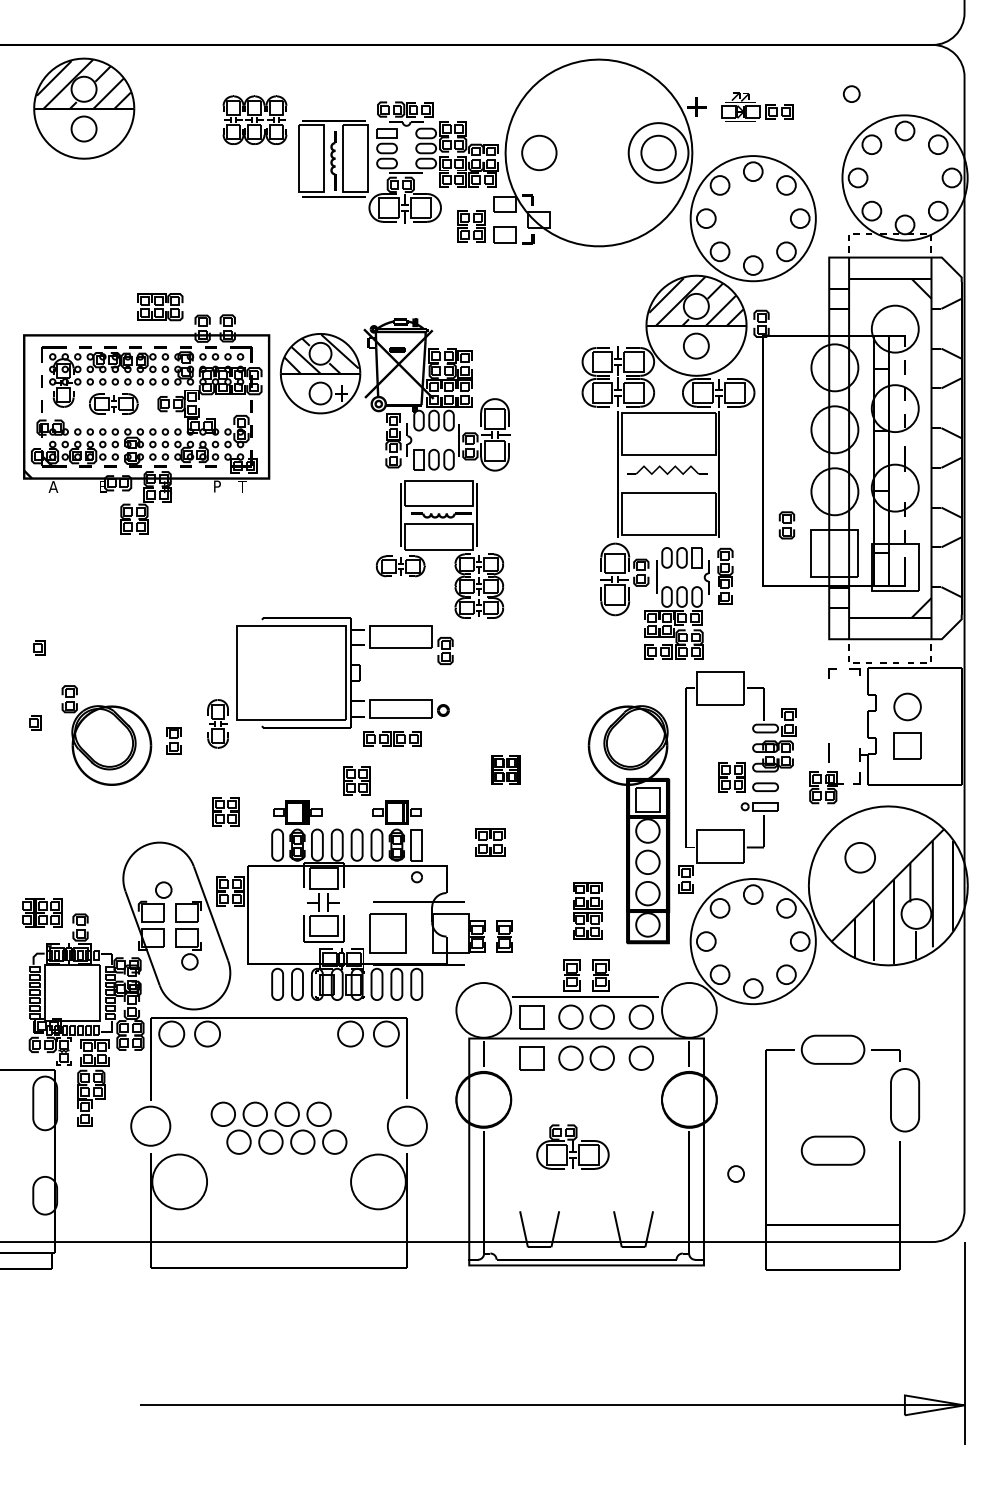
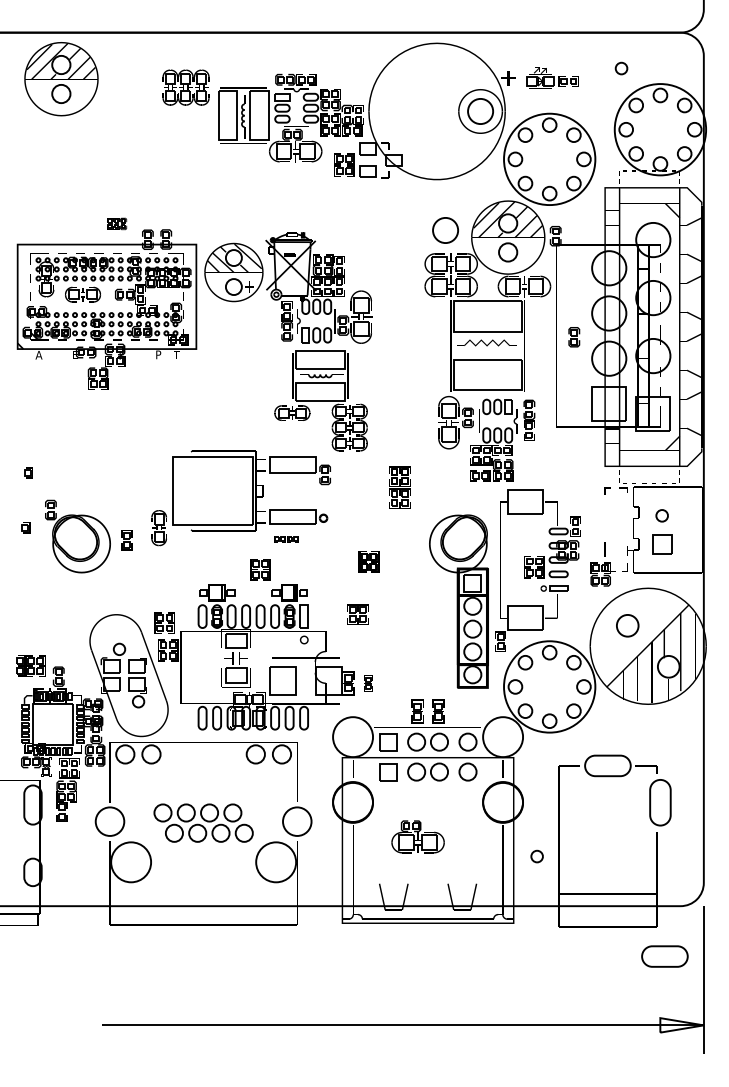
circle: (539, 152) -> (445, 230), moved
part: (159, 306) -> (116, 223), size x0.6
part: (787, 525) -> (574, 337), moved
circle: (906, 706) -> (661, 515), size x0.6
part: (392, 738) -> (286, 538), size x0.6
part: (225, 810) -> (164, 622), moved
part: (587, 910) -> (399, 487), moved
part: (504, 936) -> (368, 683), size x0.7
part: (832, 1150) -> (664, 956), moved

